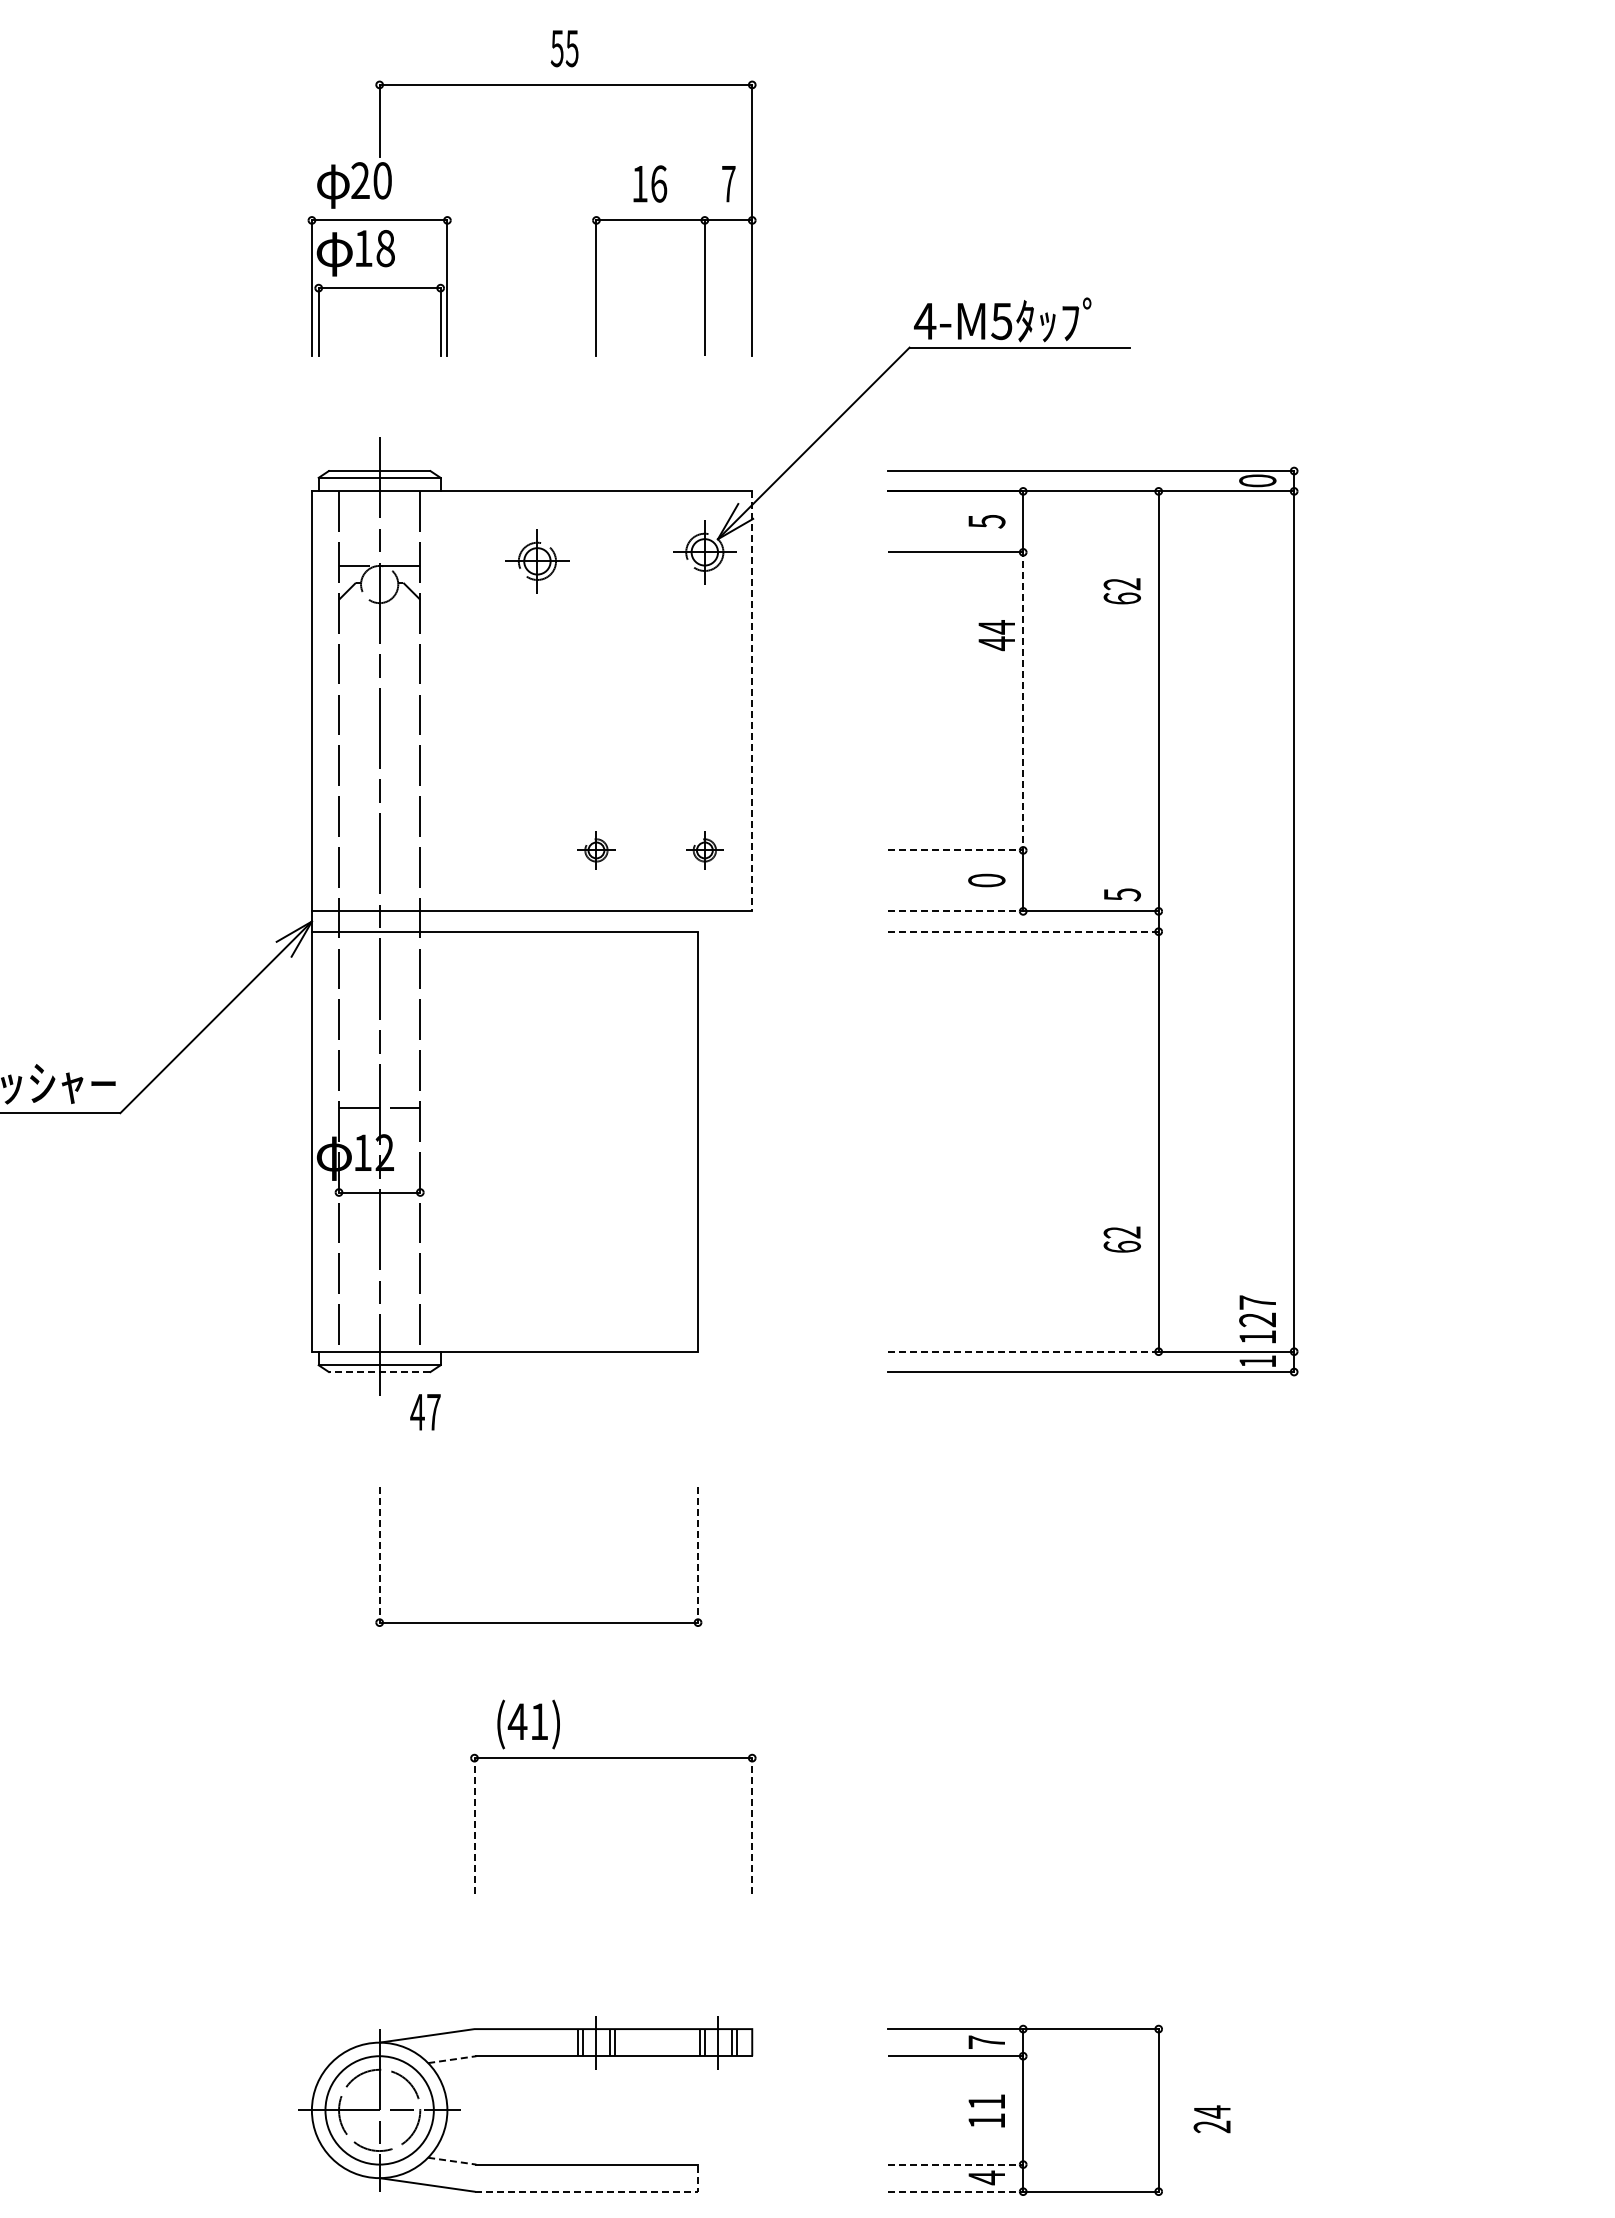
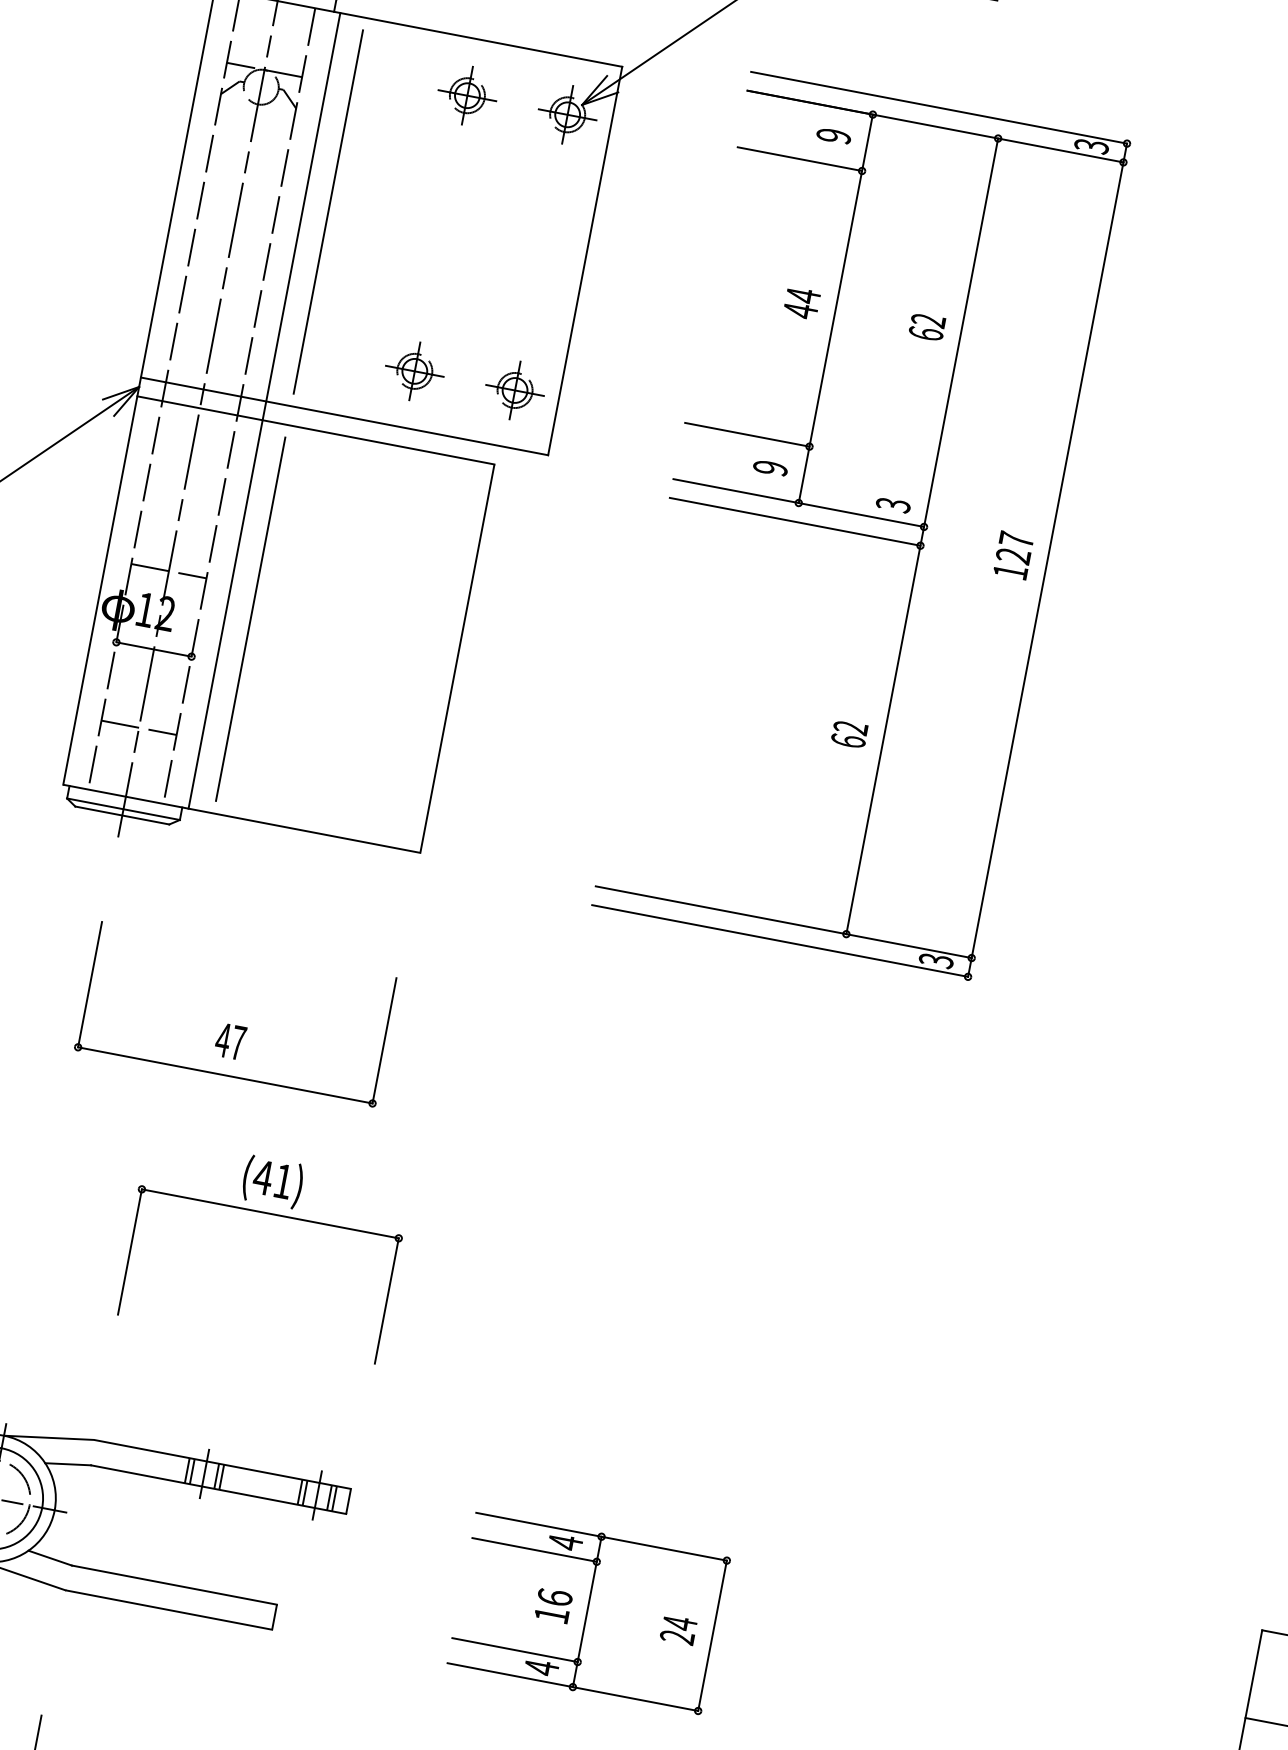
text: (1257, 480) -> (1091, 145), 0 -> 3
text: (986, 521) -> (833, 135), 5 -> 9
part: (537, 561) -> (467, 95), moved
text: (1121, 591) -> (926, 327), moved
text: (996, 635) -> (801, 303), moved
line: (474, 700) -> (328, 211), added
line: (752, 701) -> (585, 261), dashed -> solid
line: (1023, 769) -> (824, 371), dashed -> solid
part: (596, 850) -> (414, 371), size x1.67
part: (704, 850) -> (514, 390), size x1.67
text: (986, 880) -> (770, 468), 0 -> 9
text: (1121, 894) -> (892, 504), 5 -> 3
line: (955, 911) -> (736, 491), dashed -> solid
line: (447, 921) -> (264, 410), added
line: (1023, 931) -> (795, 521), dashed -> solid
line: (474, 1141) -> (250, 619), added
text: (1121, 1239) -> (848, 734), moved
line: (379, 1277) -> (138, 728), added
text: (1257, 1319) -> (1013, 555), moved
line: (1023, 1351) -> (721, 910), dashed -> solid
text: (1257, 1361) -> (936, 960), 1 -> 3
line: (379, 1372) -> (122, 815), dashed -> solid
text: (425, 1412) -> (230, 1041), moved
line: (379, 1554) -> (89, 984), dashed -> solid
line: (698, 1554) -> (385, 1040), dashed -> solid
text: (528, 1724) -> (272, 1182), moved
line: (474, 1825) -> (130, 1251), dashed -> solid
line: (752, 1825) -> (387, 1300), dashed -> solid
text: (986, 2042) -> (565, 1542), 7 -> 4
line: (452, 2059) -> (68, 1464), dashed -> solid
text: (986, 2101) -> (554, 1597), 11 -> 16
text: (1211, 2119) -> (677, 1630), moved
line: (452, 2161) -> (50, 1558), dashed -> solid
line: (955, 2164) -> (515, 1650), dashed -> solid
line: (601, 2191) -> (182, 1612), dashed -> solid
line: (955, 2191) -> (510, 1674), dashed -> solid

